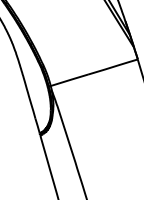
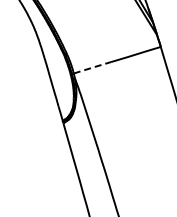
line: (70, 80) -> (93, 67), solid -> dashed

